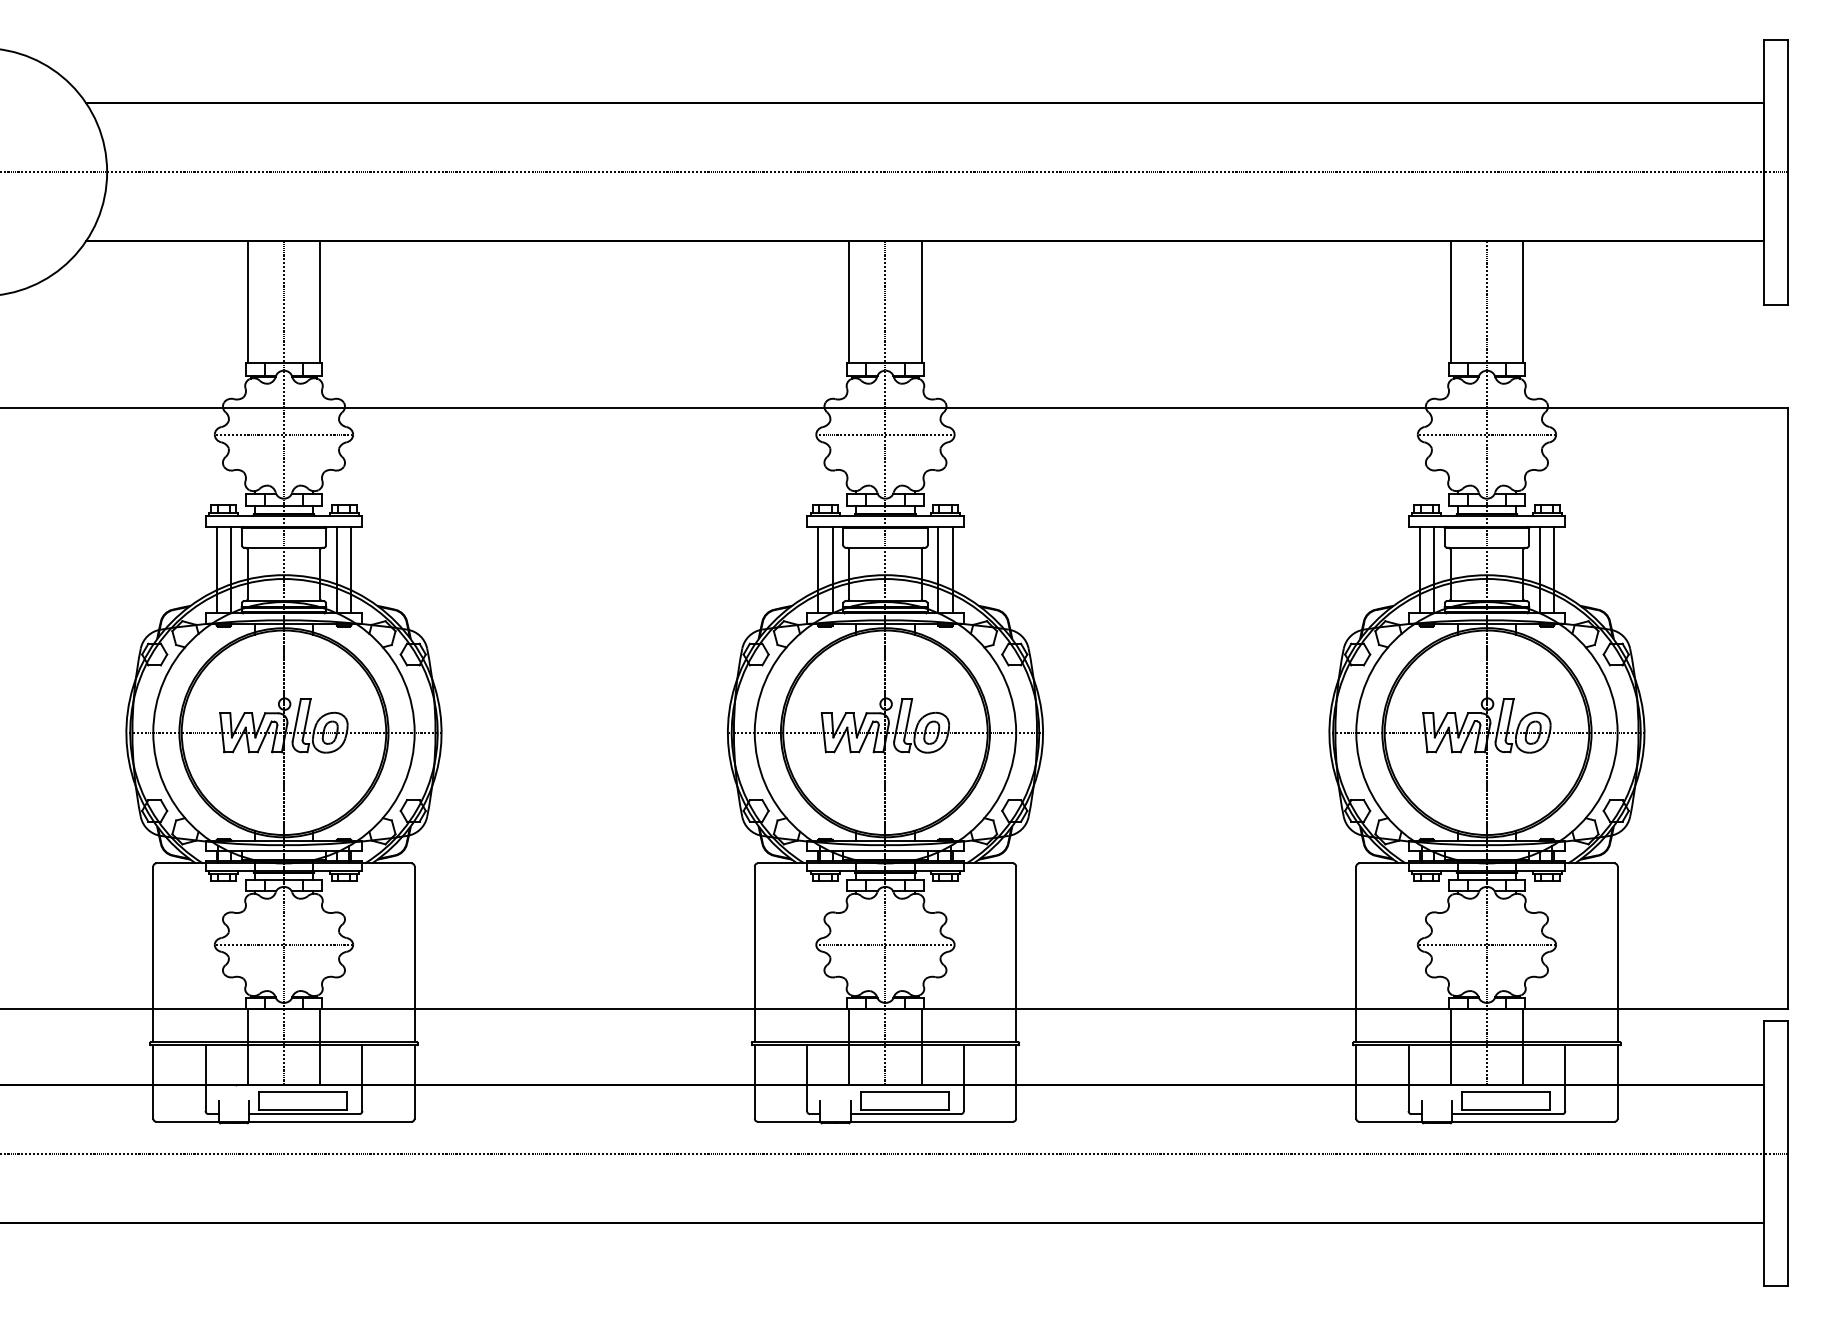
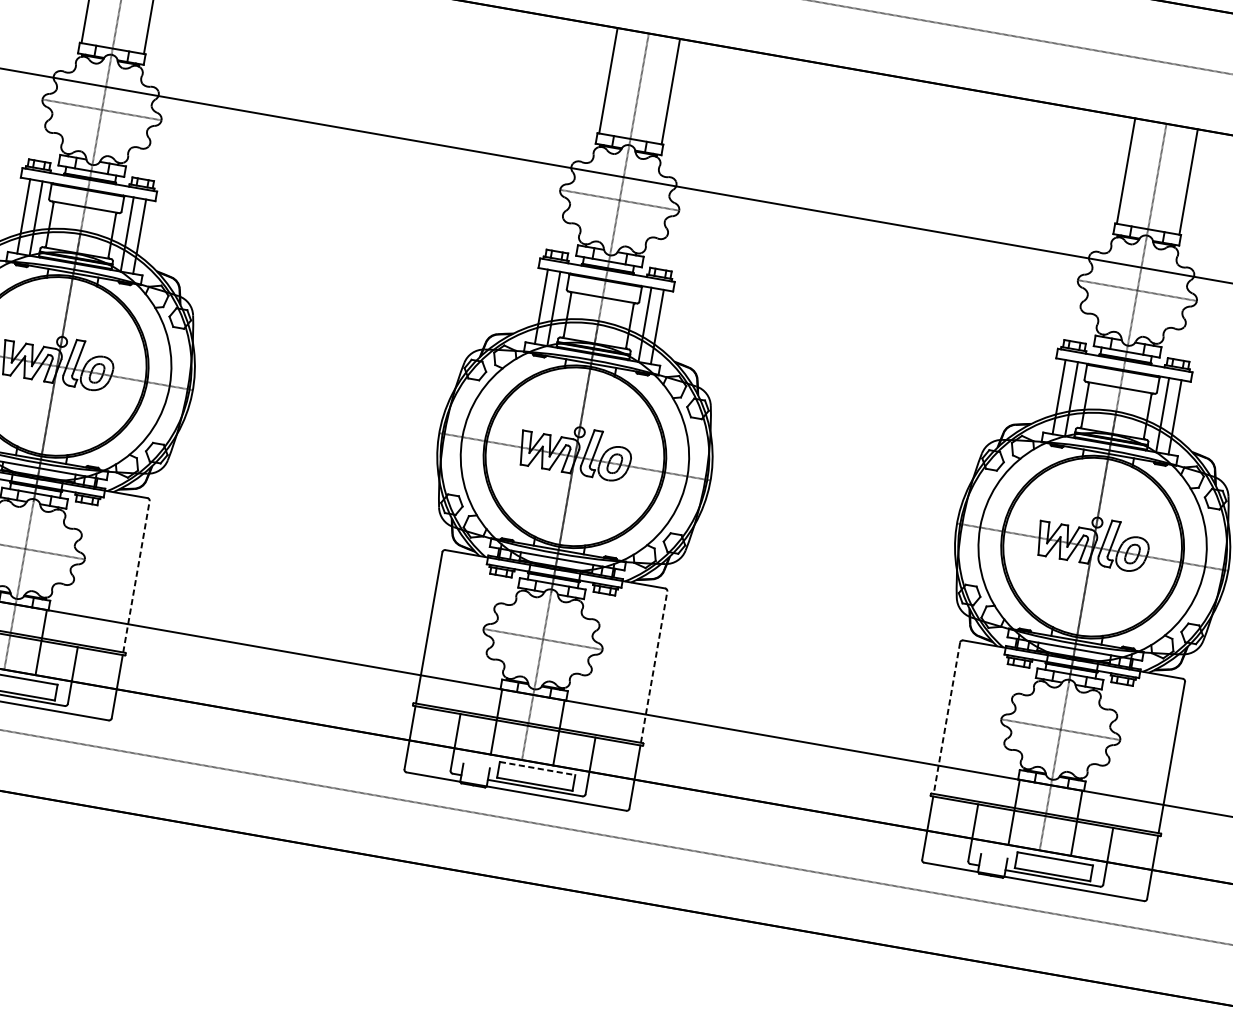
line: (414, 954) -> (136, 576), solid -> dashed
line: (1016, 954) -> (654, 667), solid -> dashed
line: (1356, 954) -> (947, 718), solid -> dashed
line: (904, 1091) -> (537, 768), solid -> dashed

